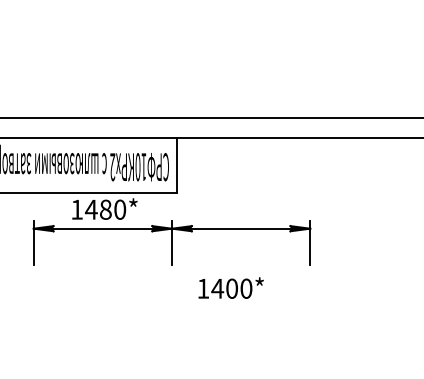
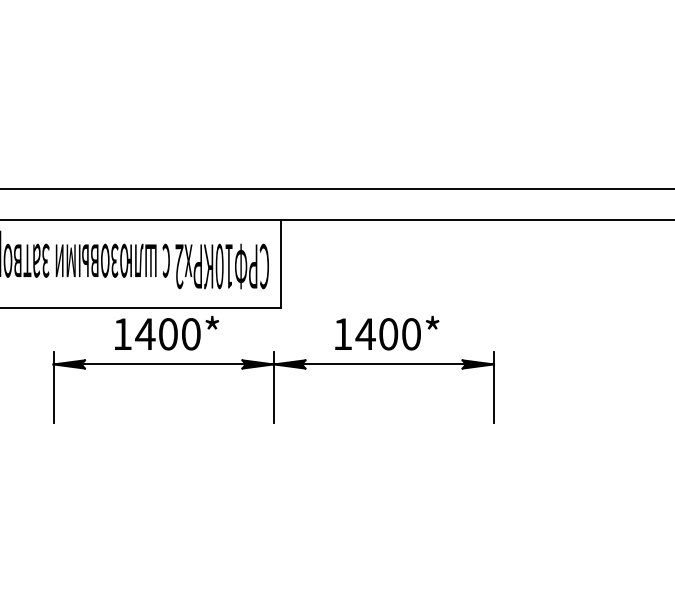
text: (105, 209) -> (167, 333), 1480* -> 1400*
text: (230, 287) -> (386, 332), moved

